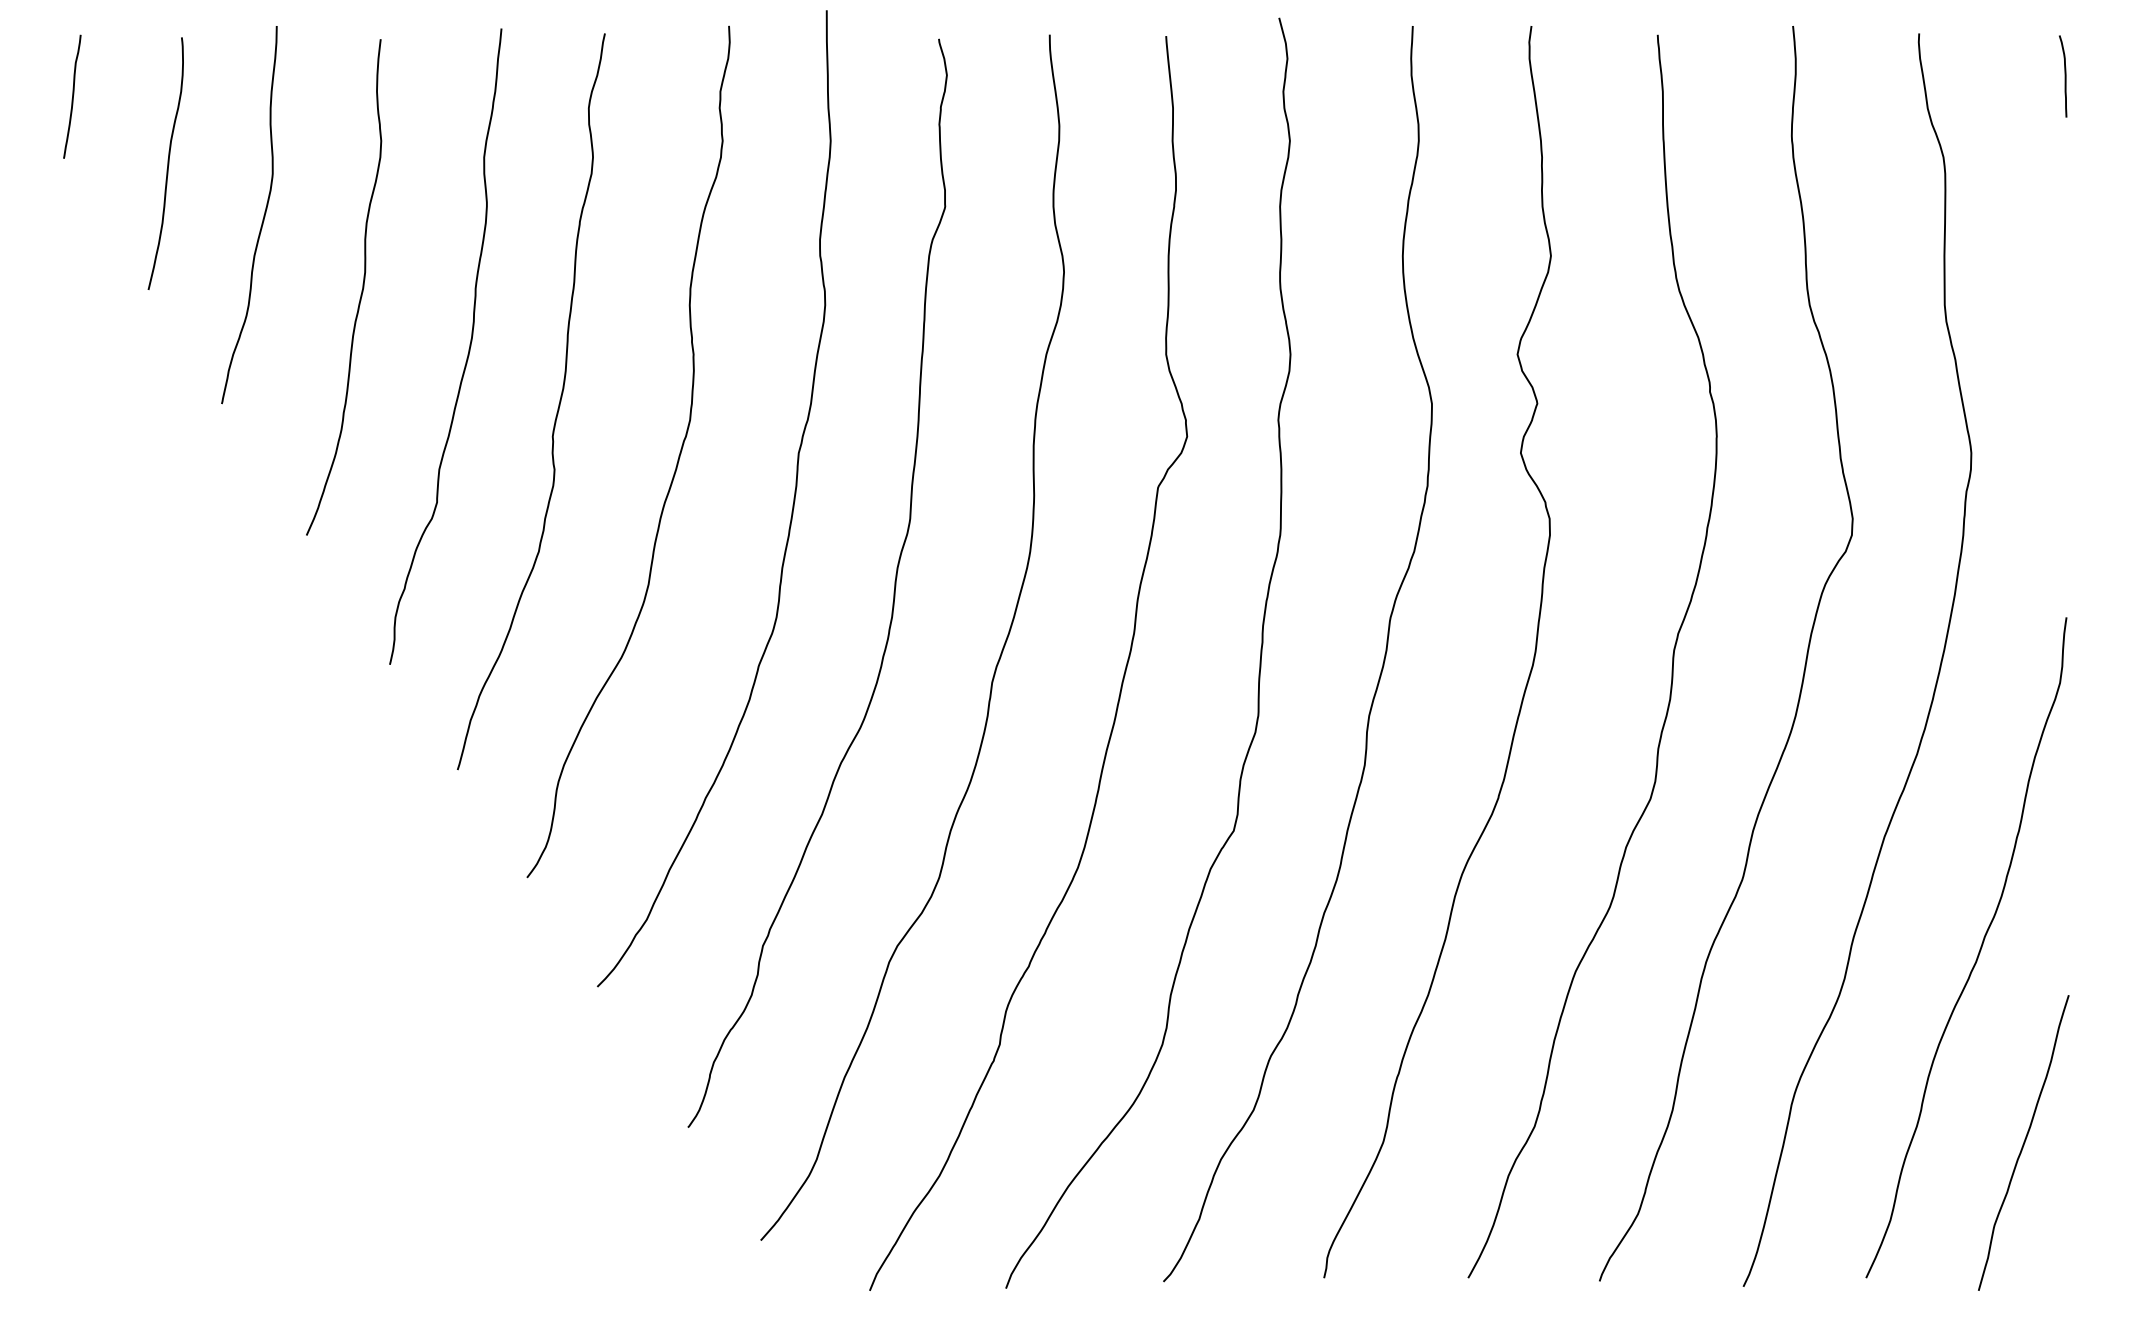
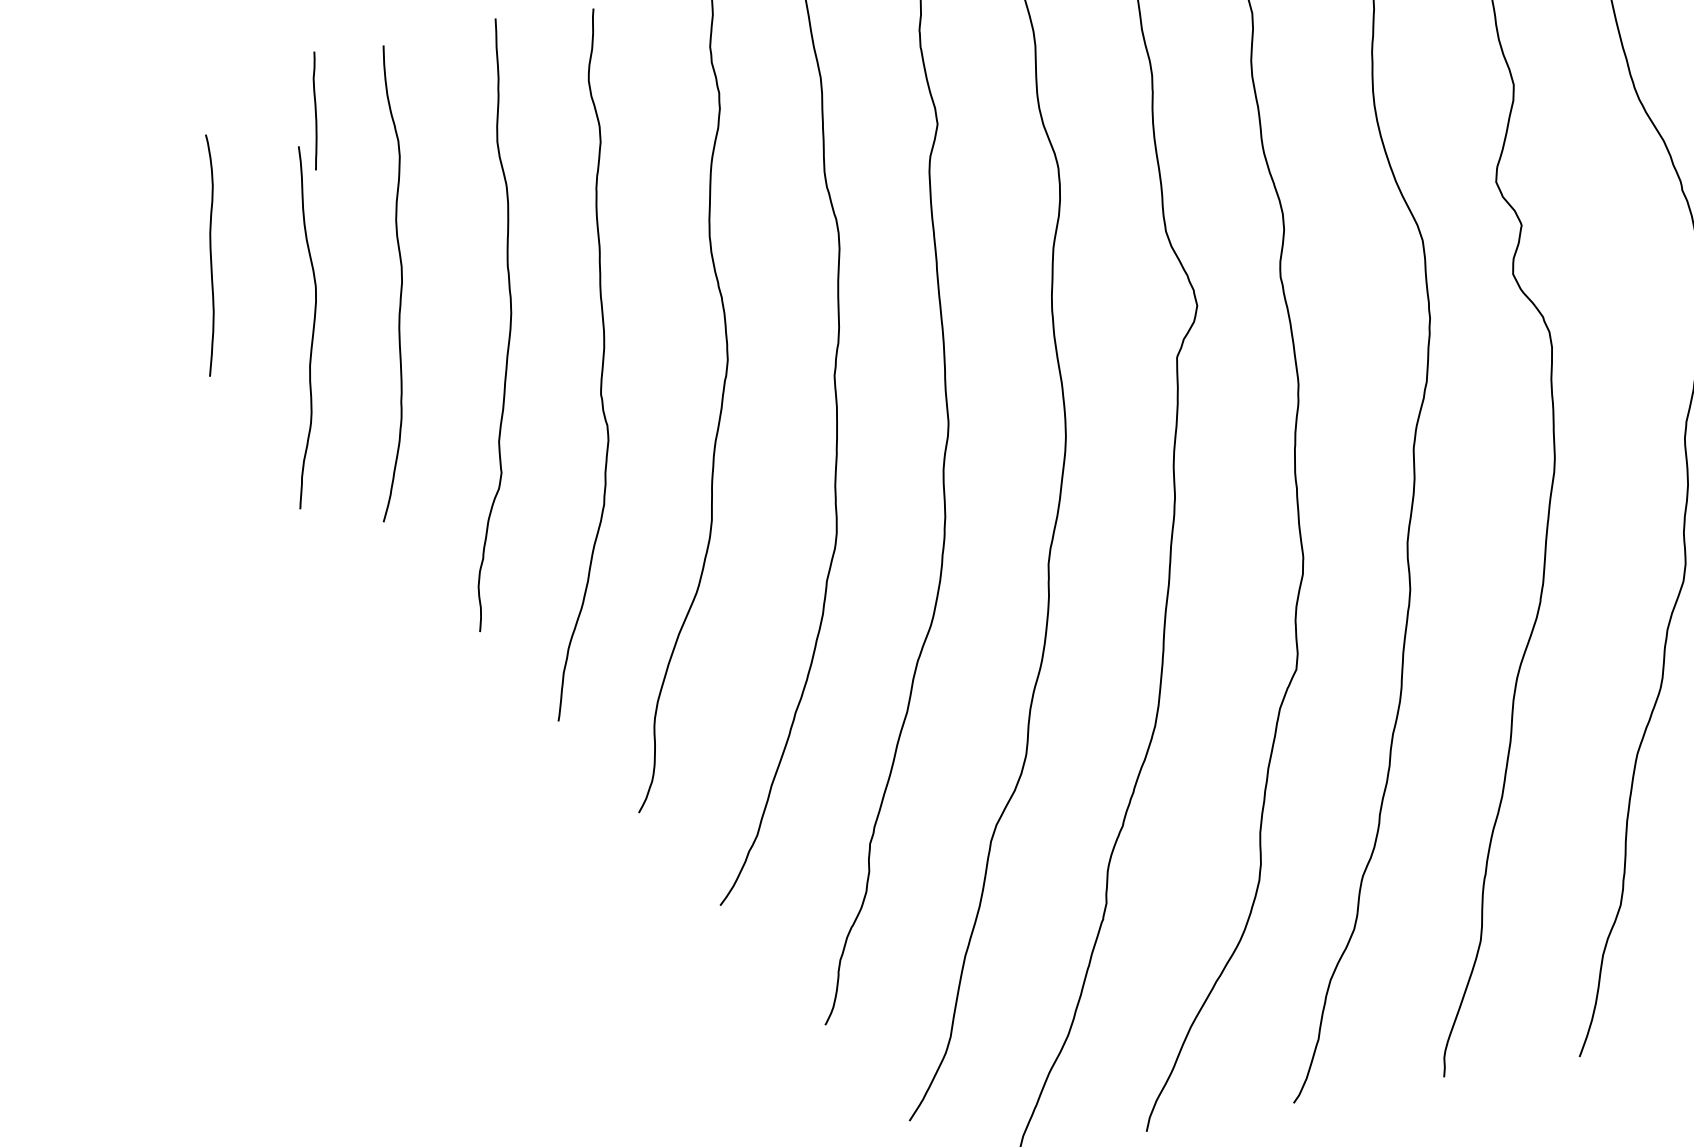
curve: (72, 96) -> (315, 110), moved
curve: (167, 163) -> (210, 255), moved
curve: (262, 219) -> (312, 330), moved

